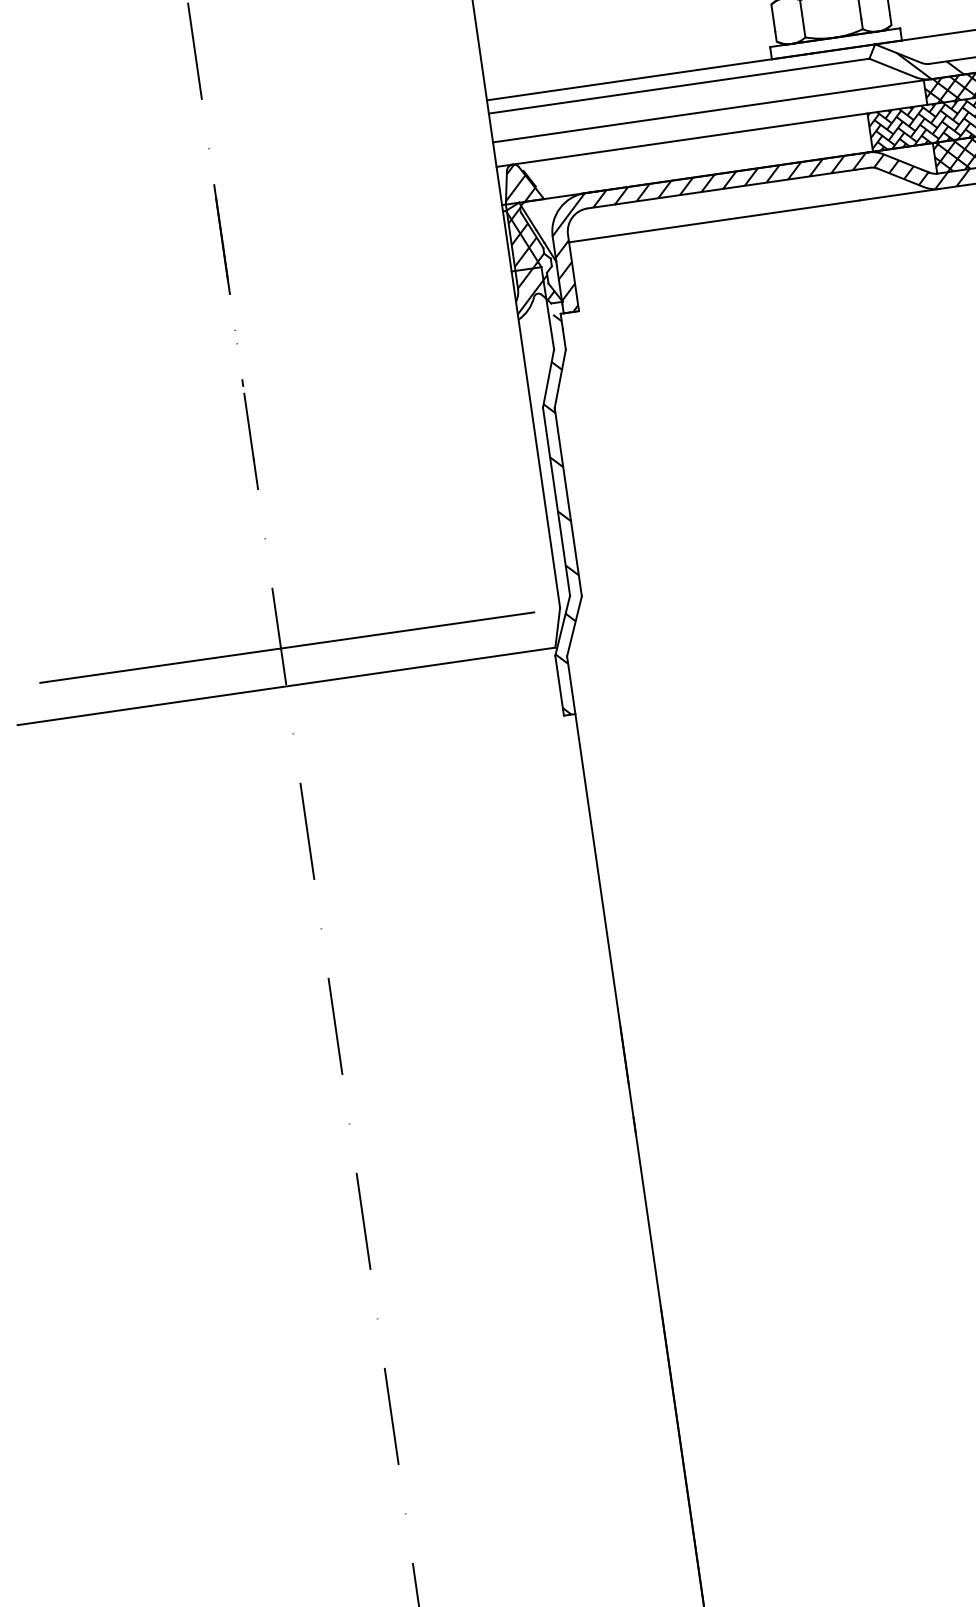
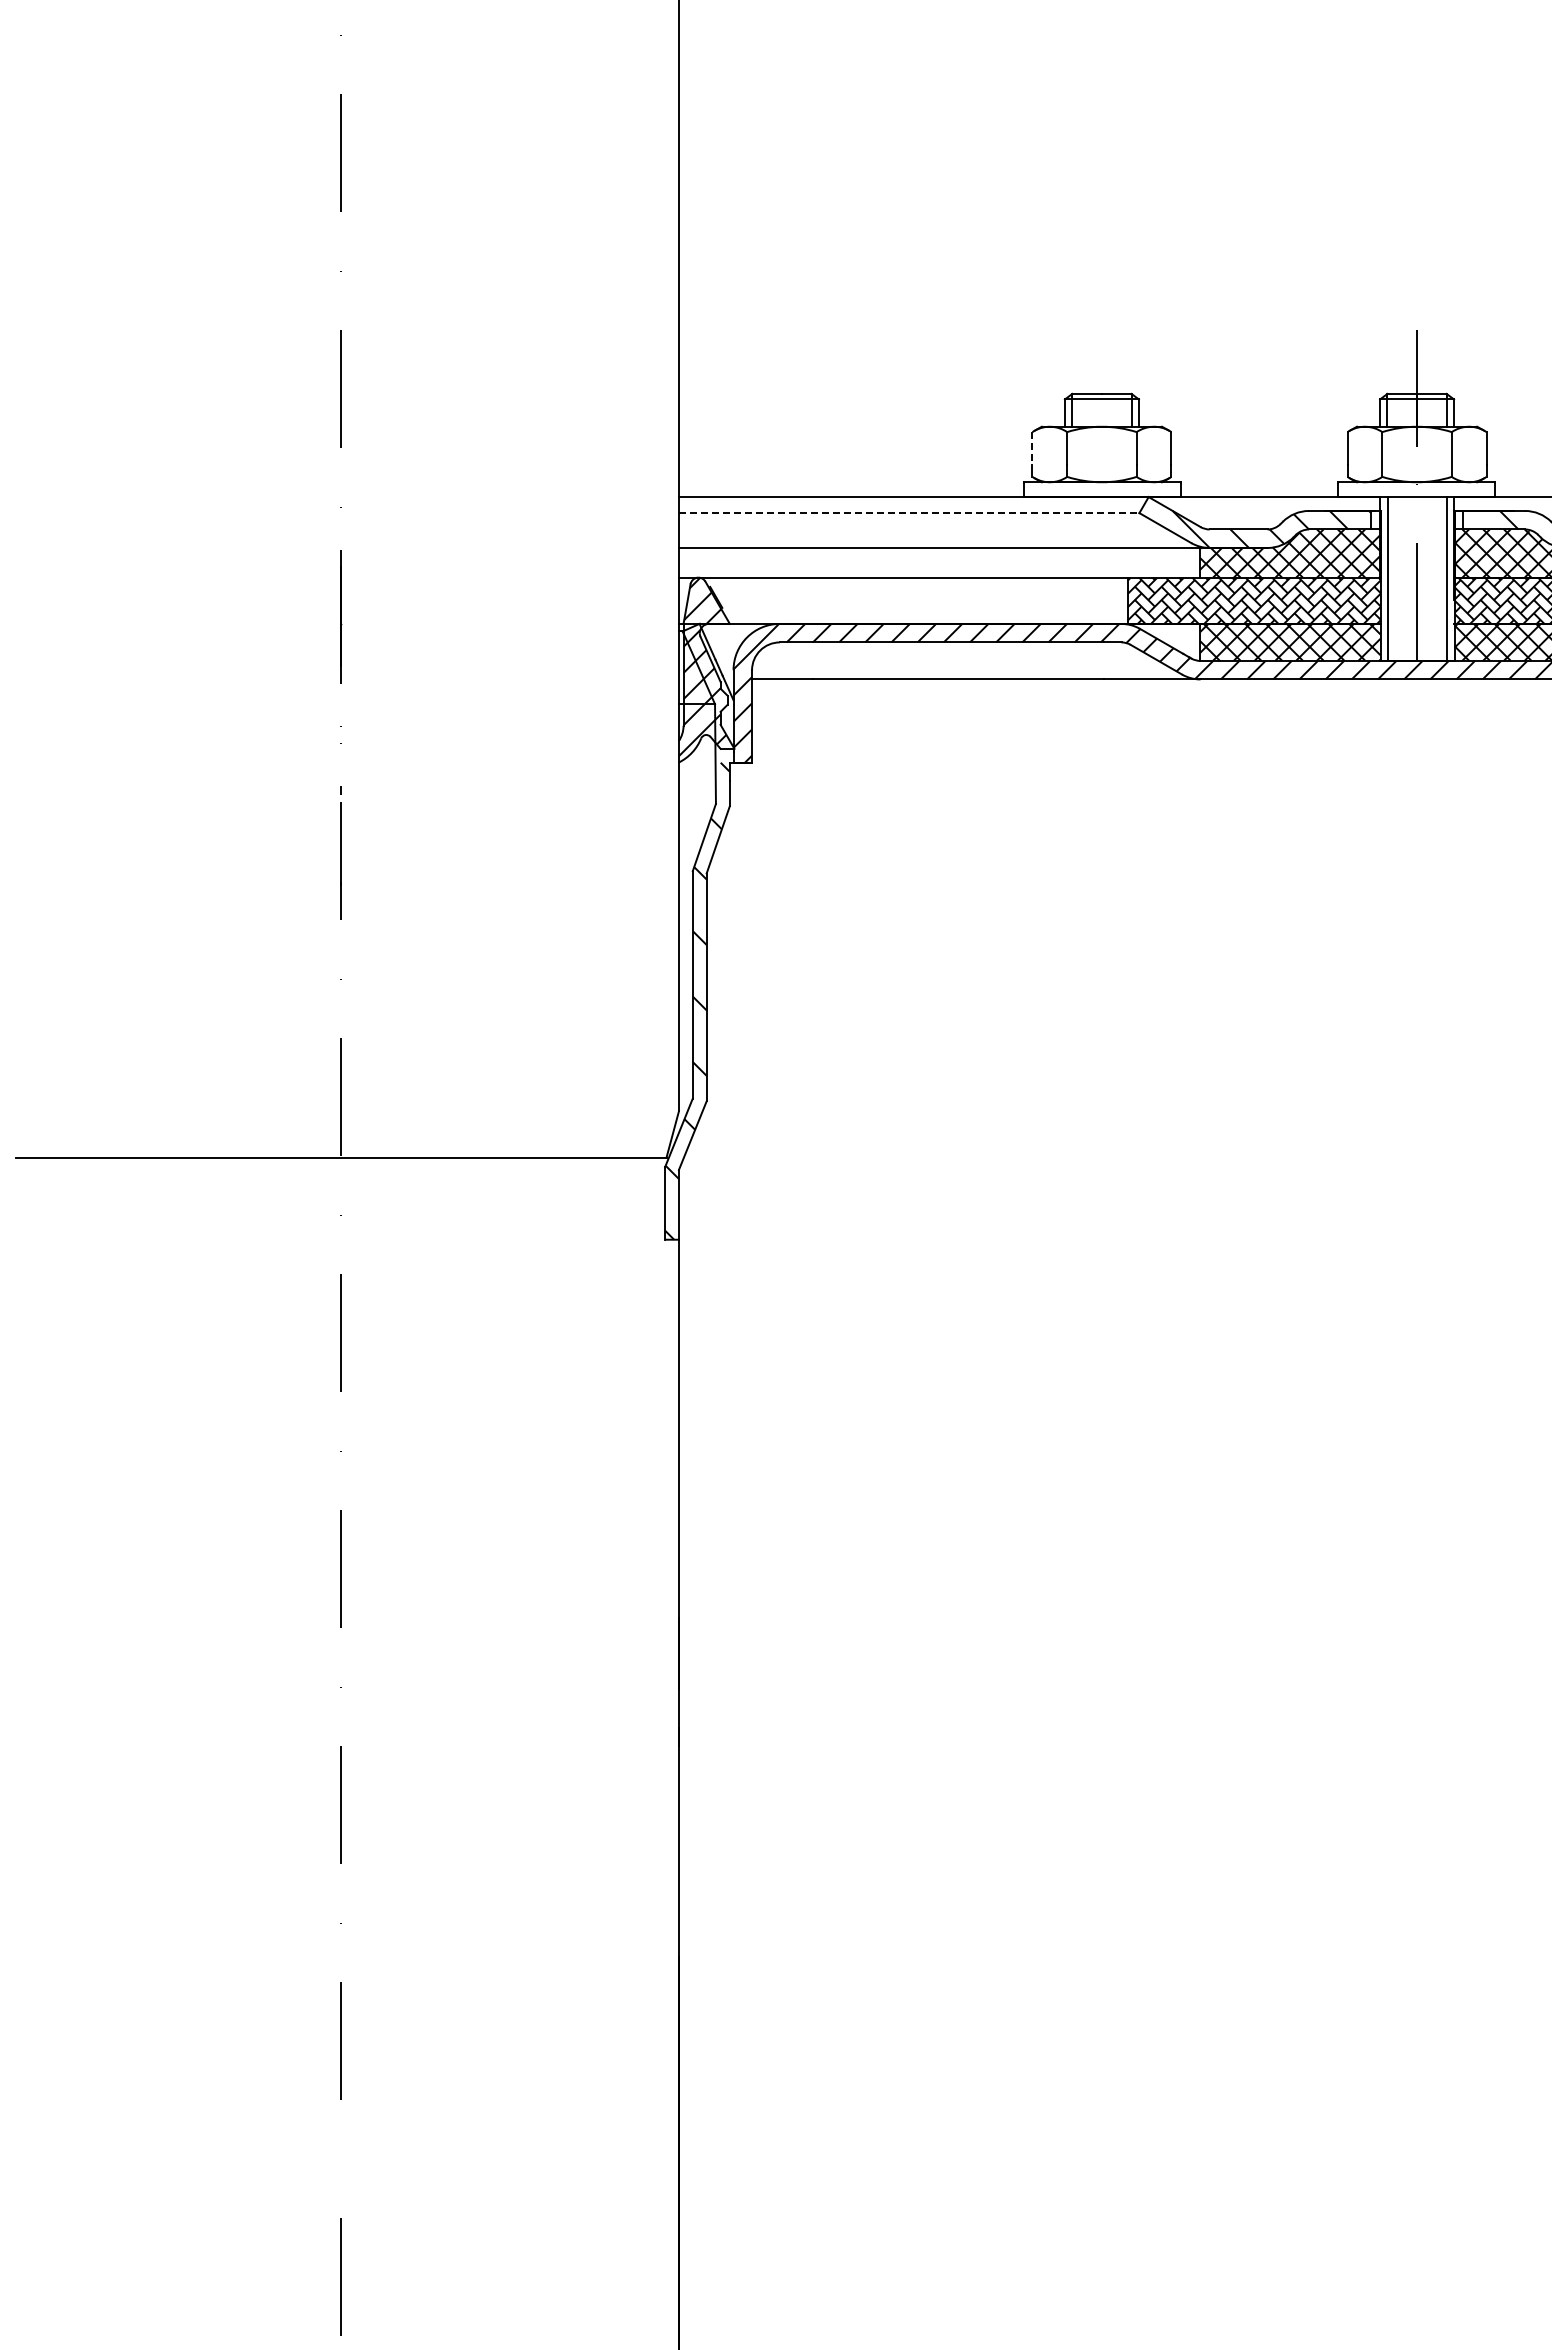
line: (773, 18) -> (1032, 448), solid -> dashed
line: (679, 86) -> (909, 513), solid -> dashed
line: (287, 647) -> (348, 1111), removed

